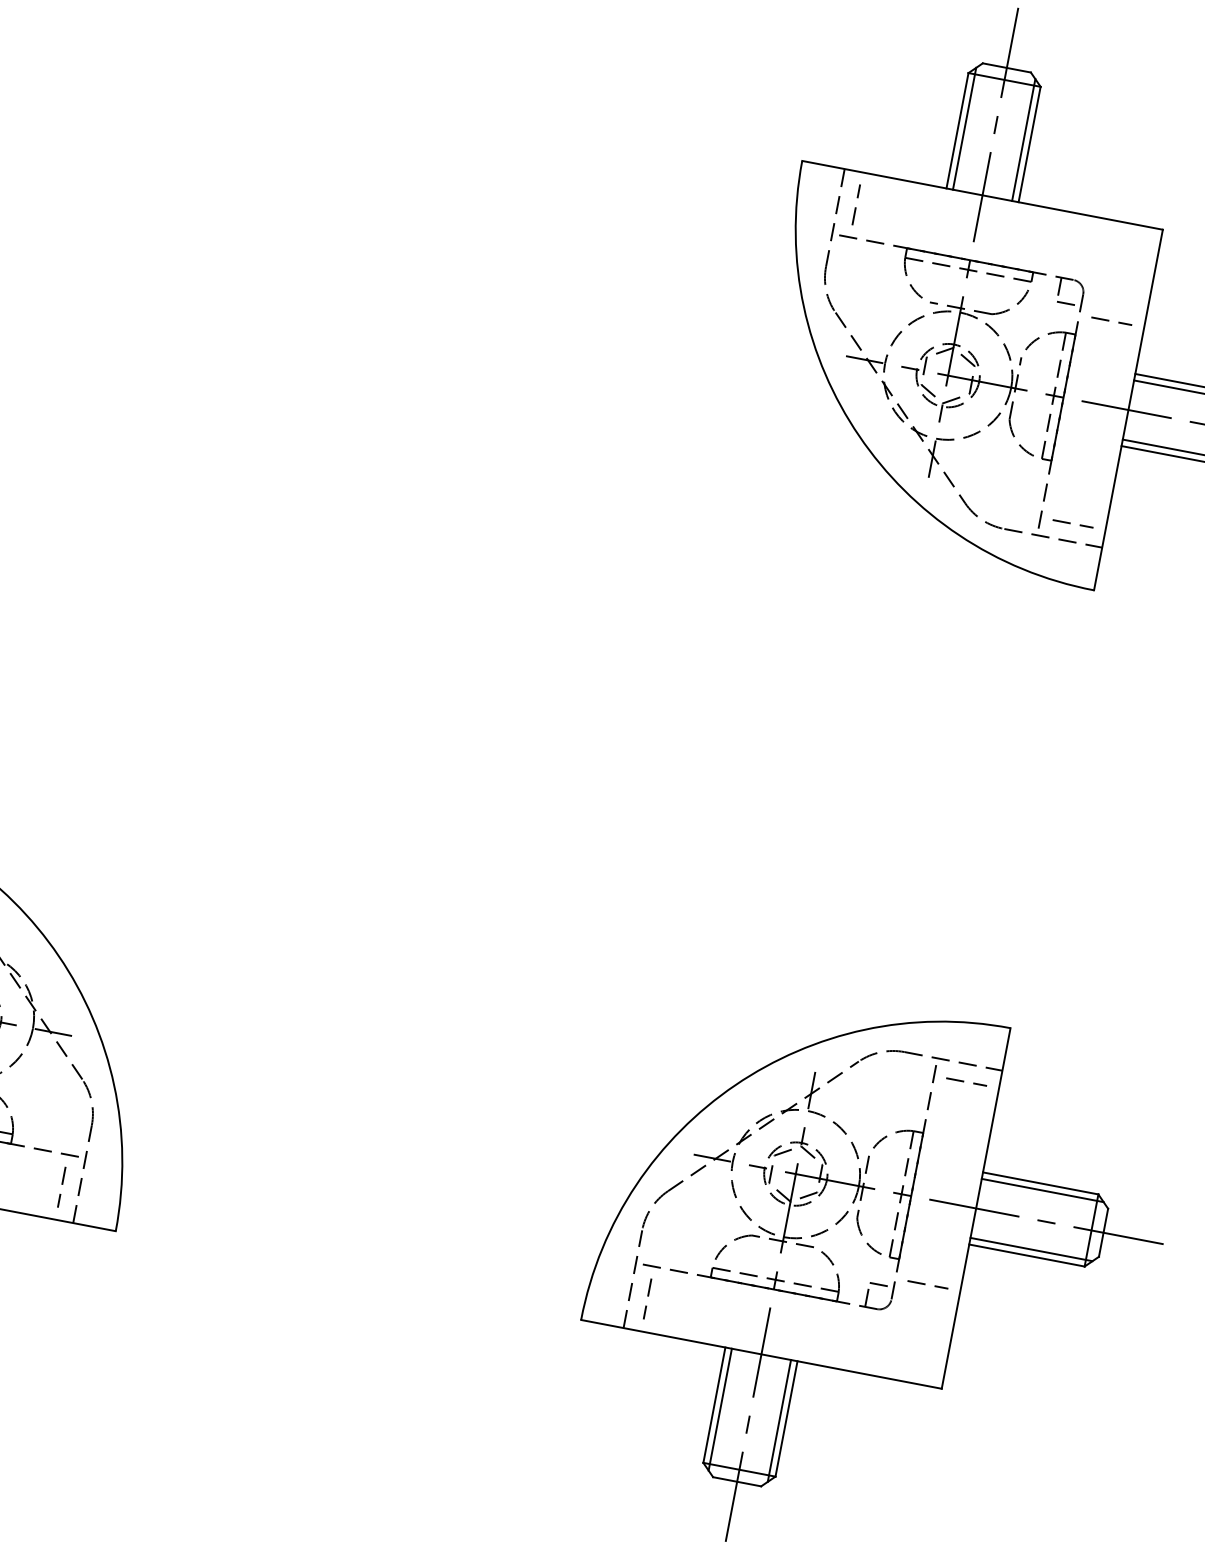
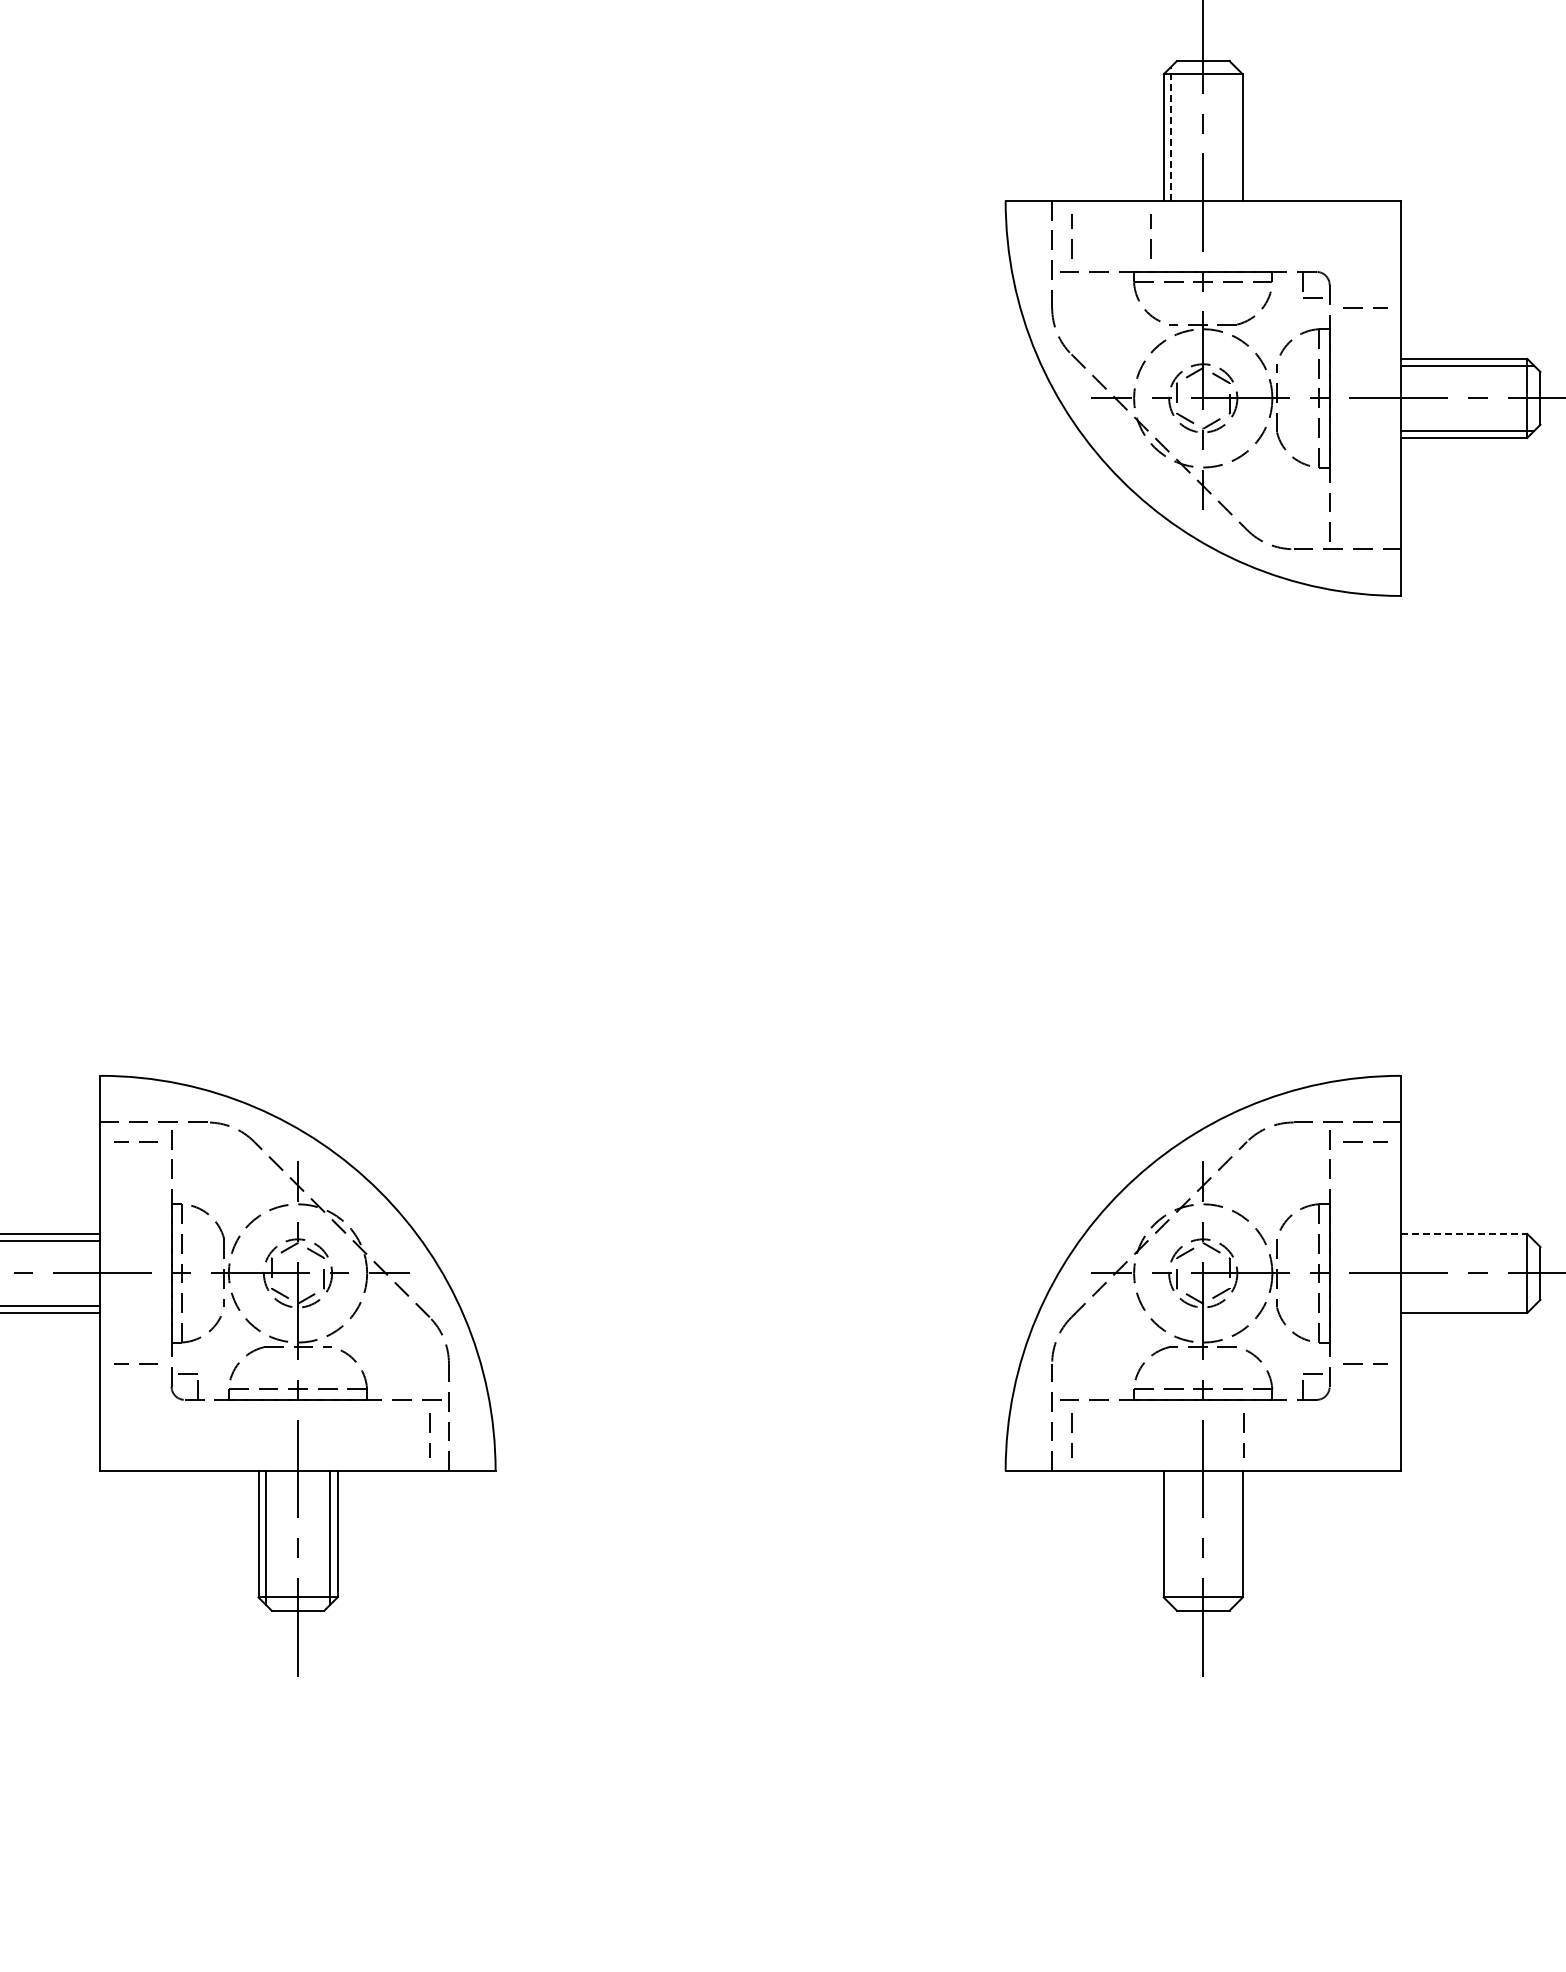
line: (964, 129) -> (1170, 134), solid -> dashed
line: (1023, 139) -> (1235, 133), removed
line: (927, 221) -> (1150, 239), added
line: (1070, 522) -> (1362, 529), removed
line: (1041, 1183) -> (1464, 1233), solid -> dashed
line: (1042, 1190) -> (1467, 1241), removed
line: (1031, 1249) -> (1467, 1305), removed
line: (804, 1326) -> (1243, 1432), added
line: (720, 1409) -> (1170, 1537), removed
line: (779, 1420) -> (1235, 1537), removed

